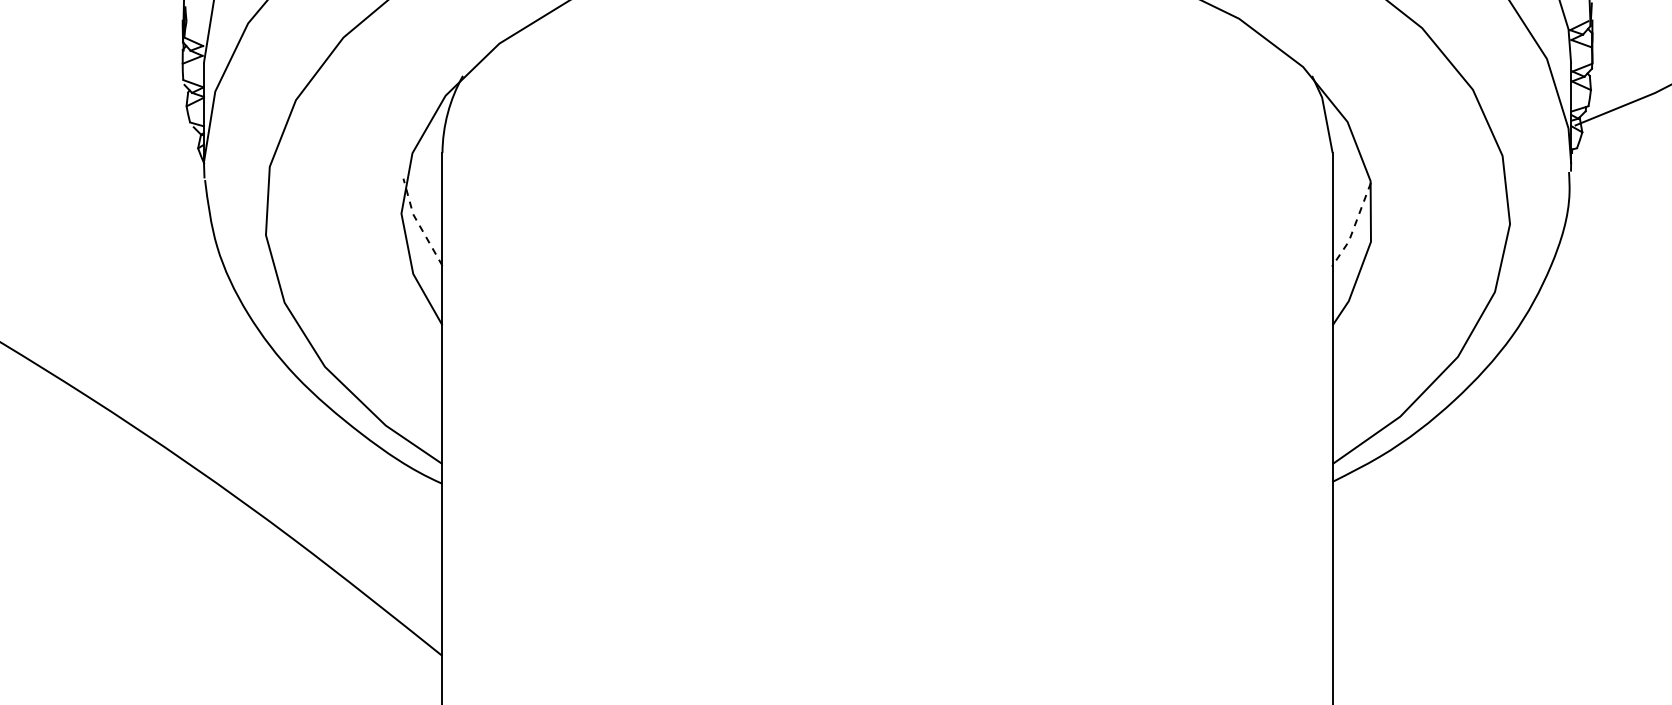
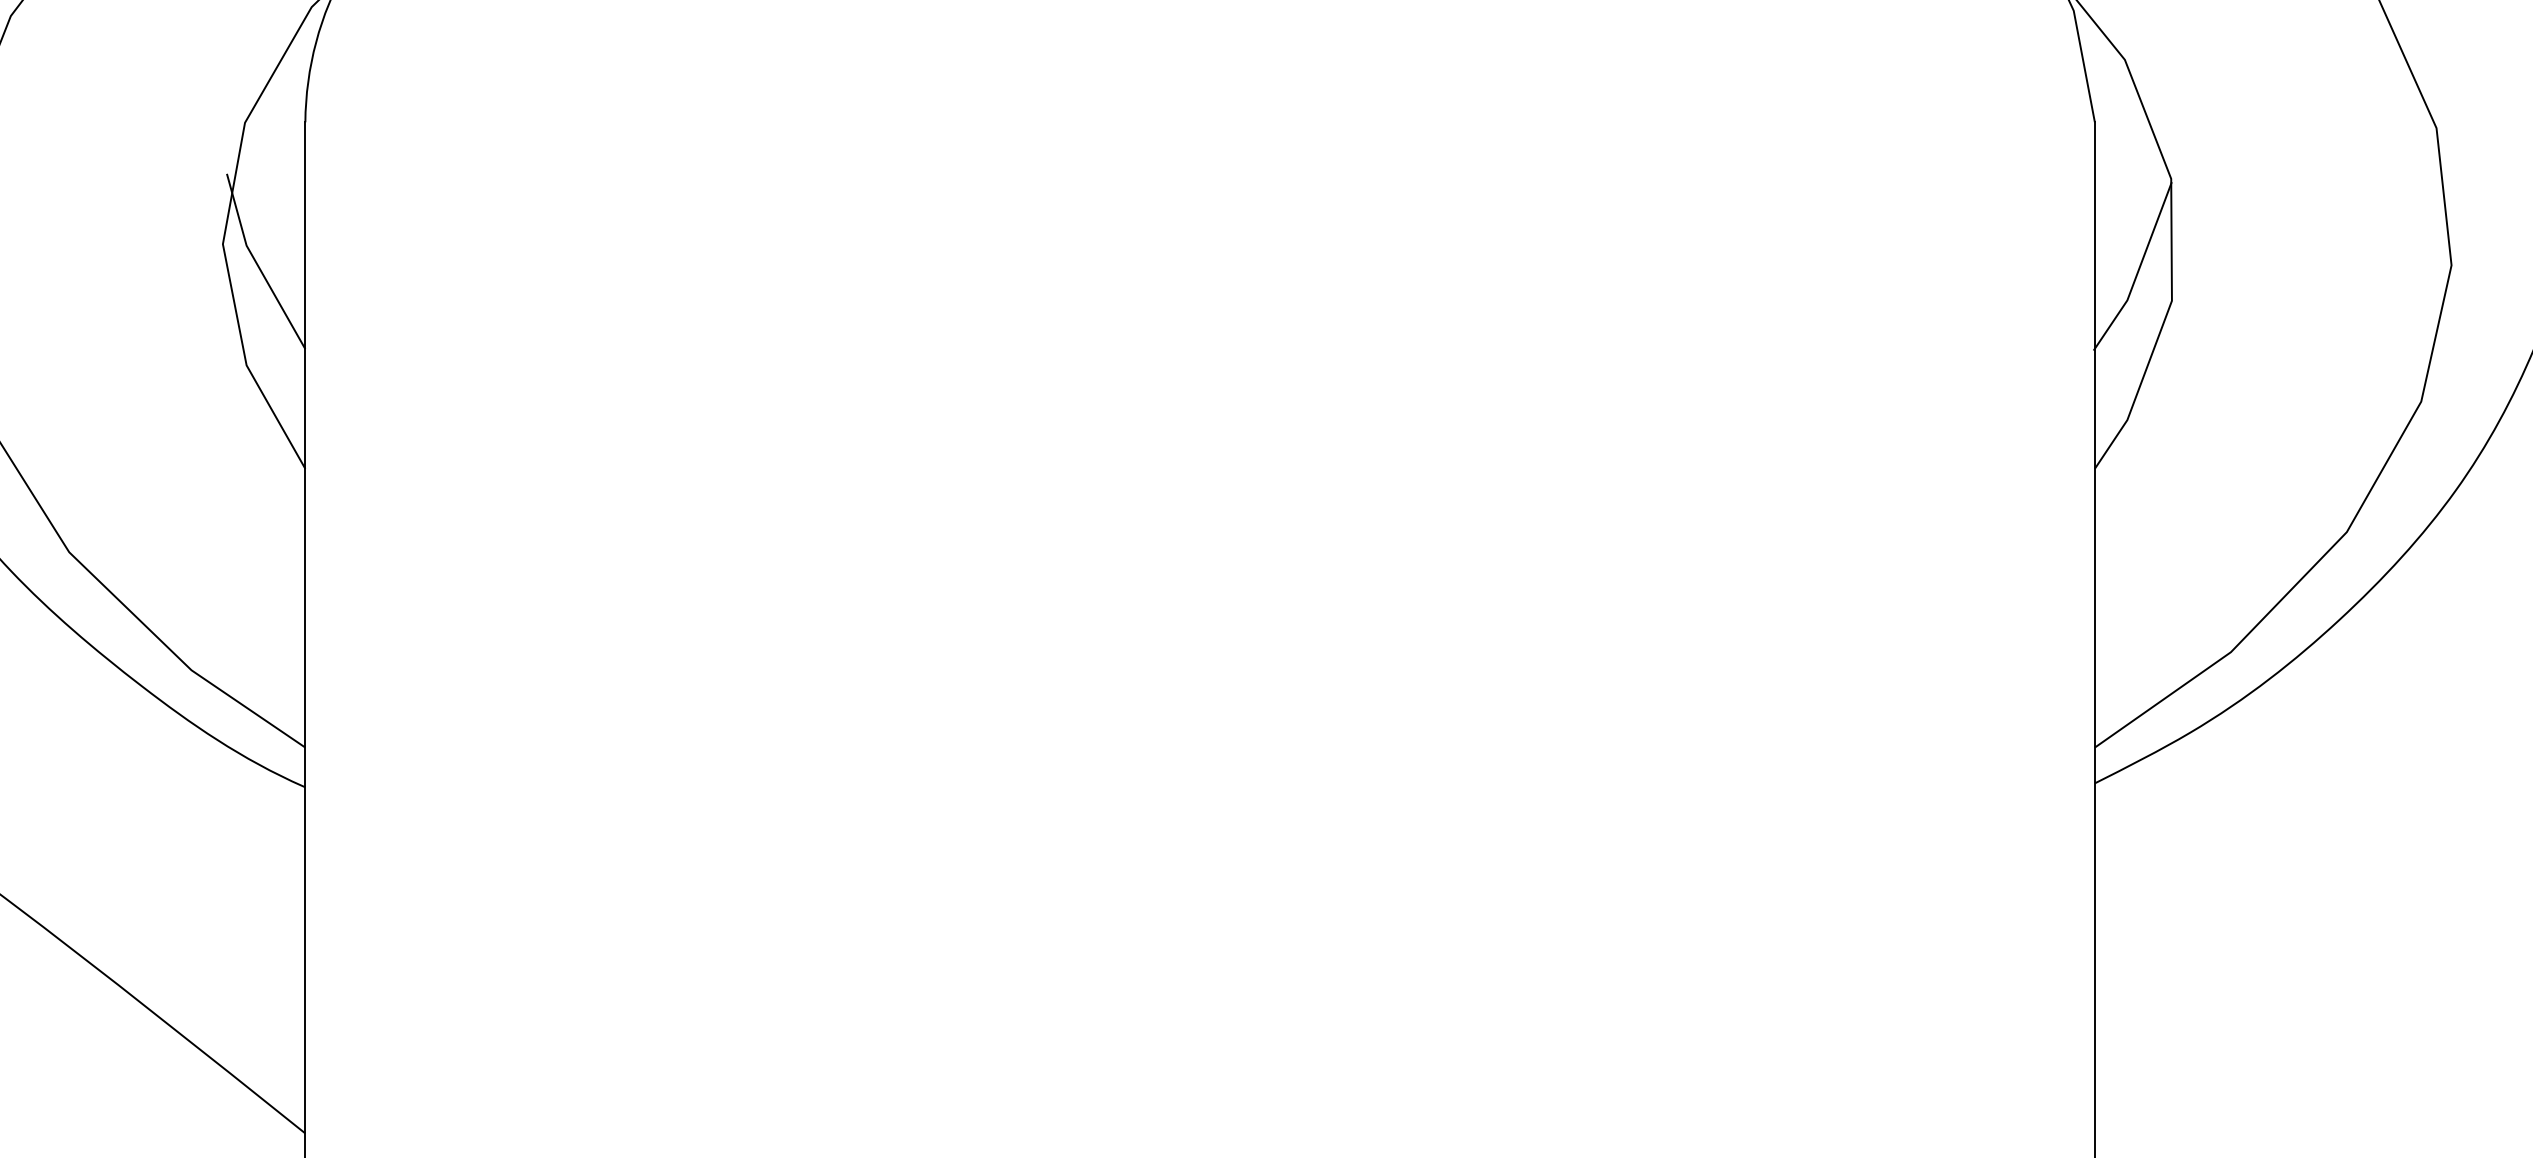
line: (418, 222) -> (257, 261), dashed -> solid
line: (1354, 227) -> (2138, 272), dashed -> solid

